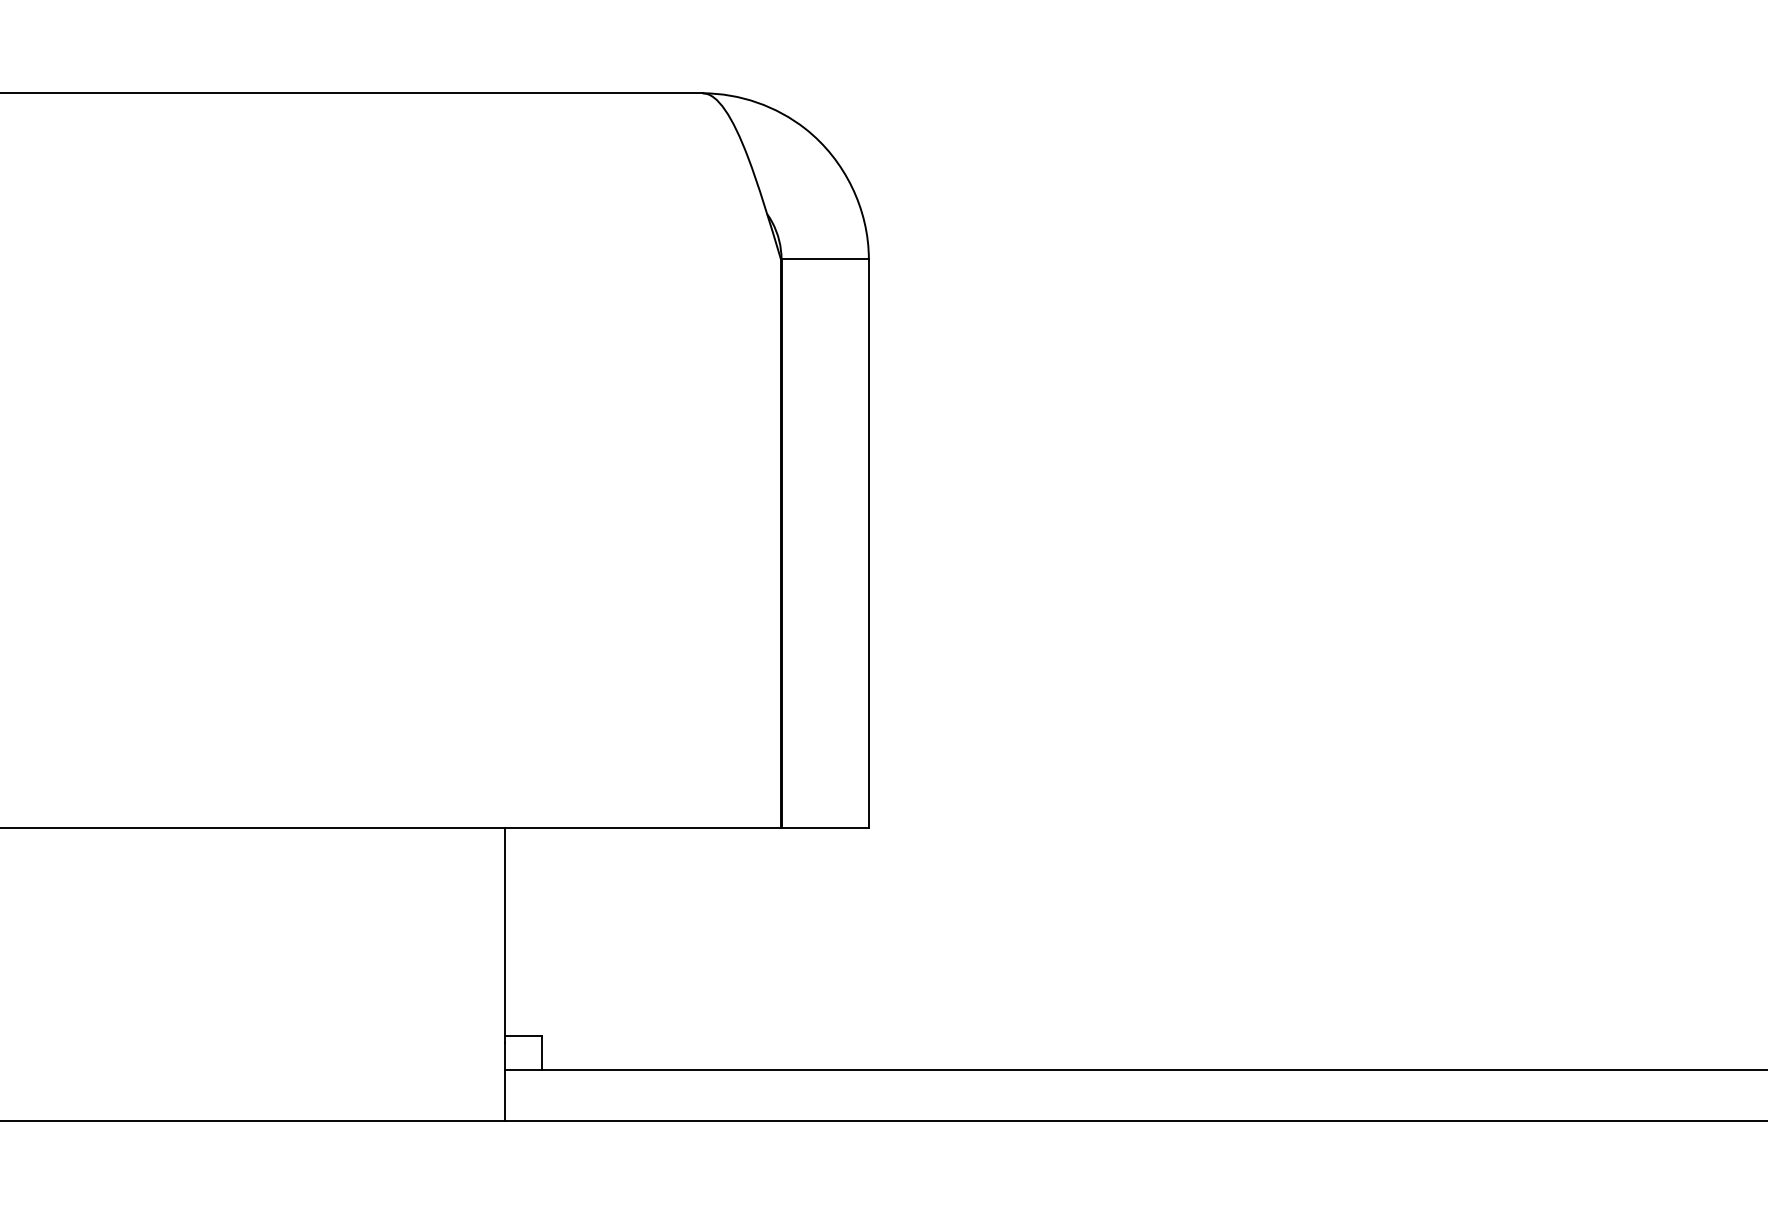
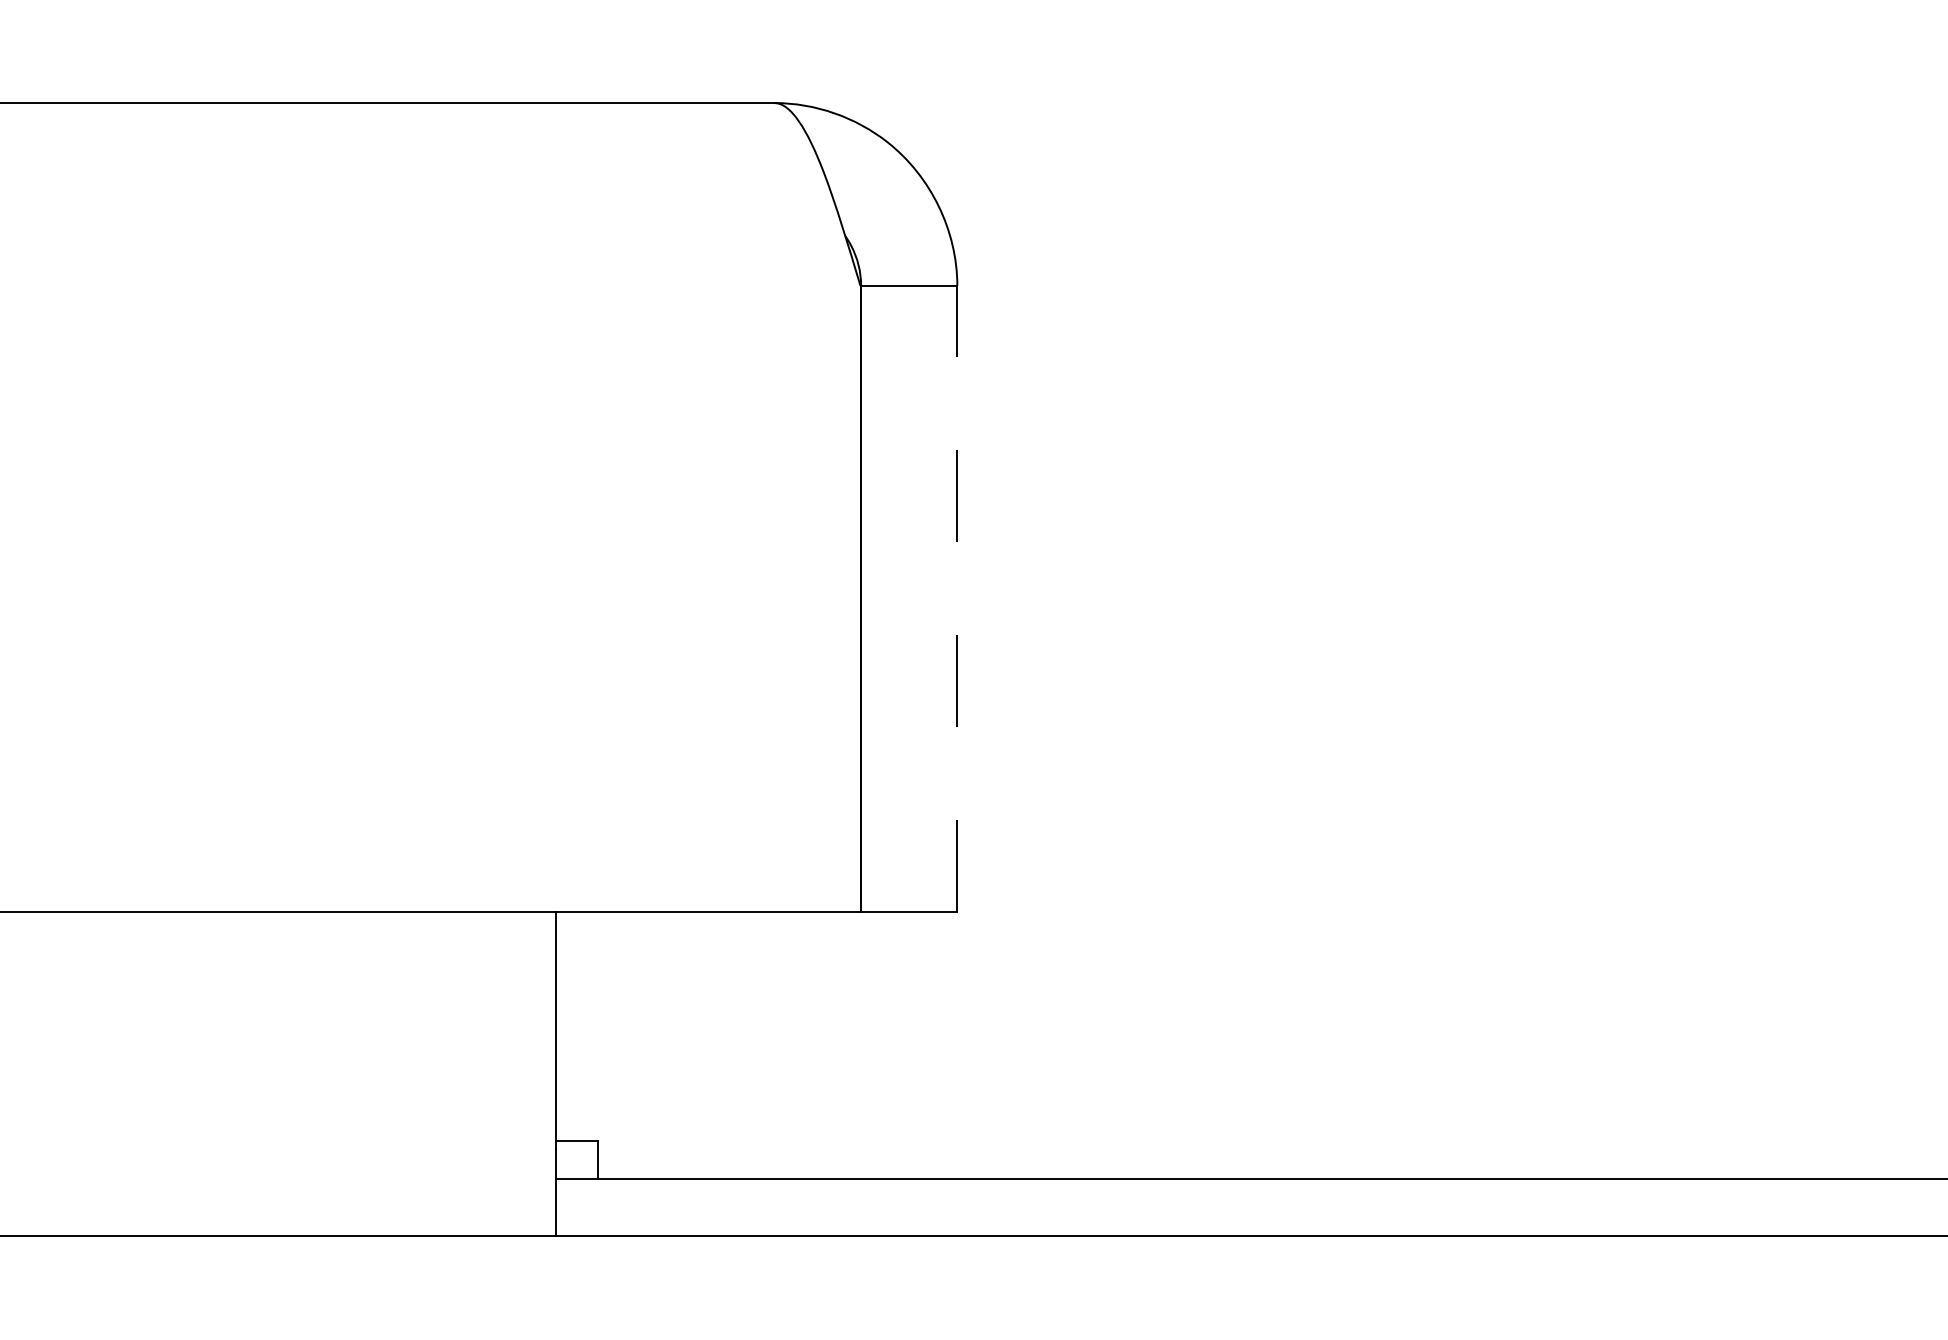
line: (869, 543) -> (957, 598), solid -> dashed

